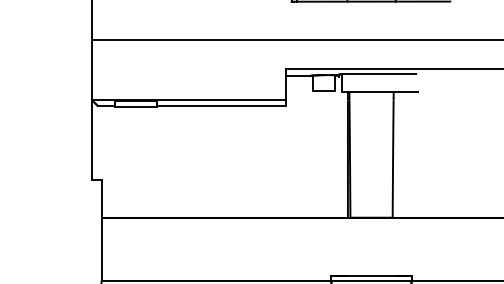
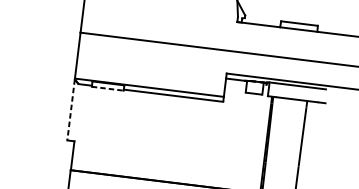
line: (136, 107) -> (108, 88), solid -> dashed
line: (92, 140) -> (71, 109), solid -> dashed

